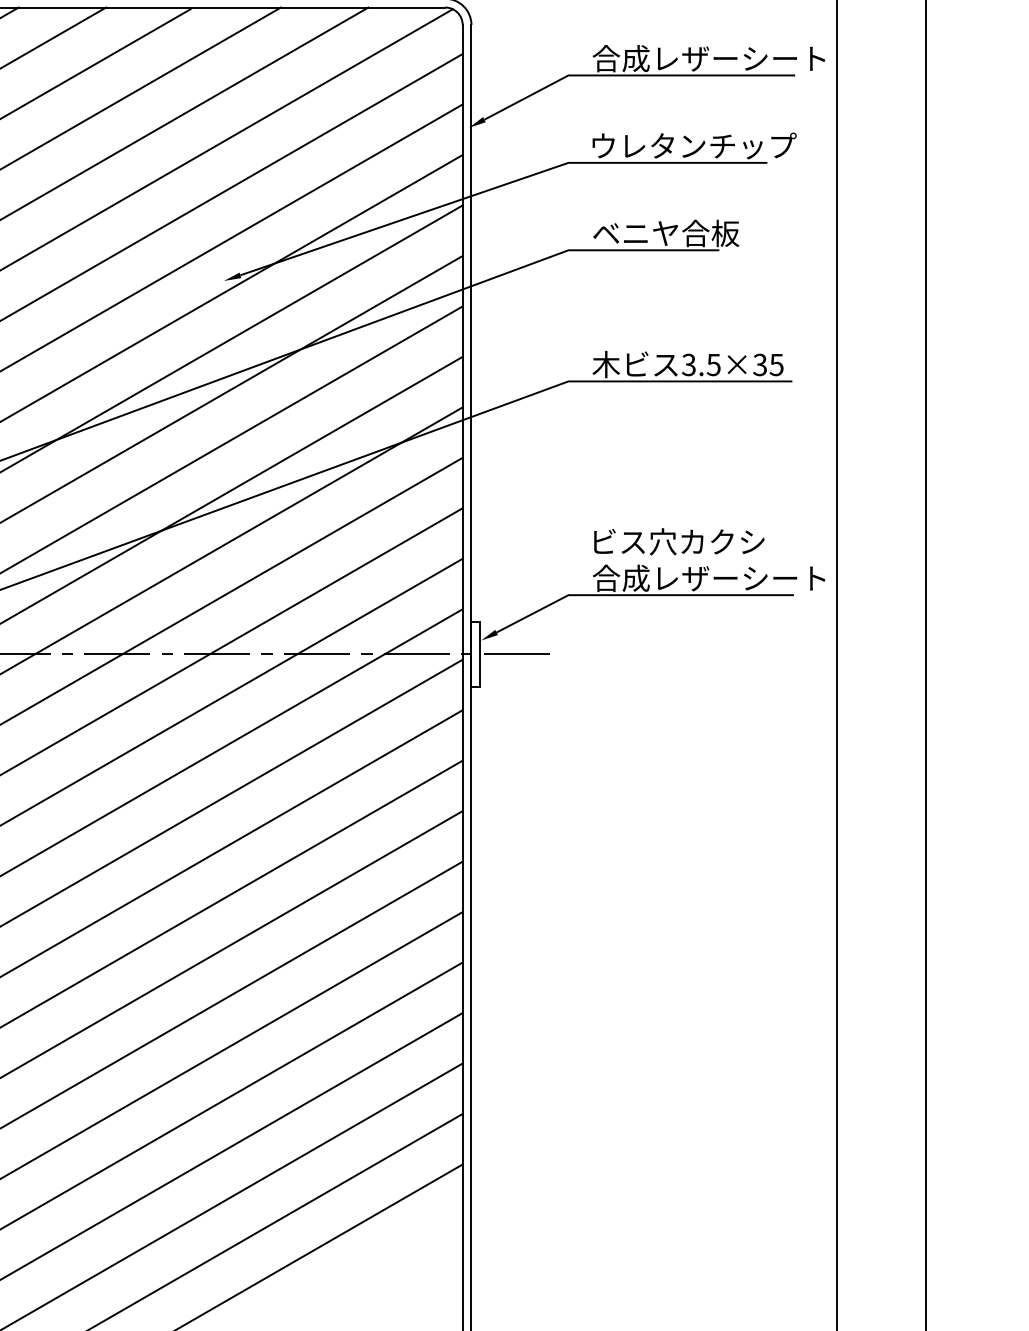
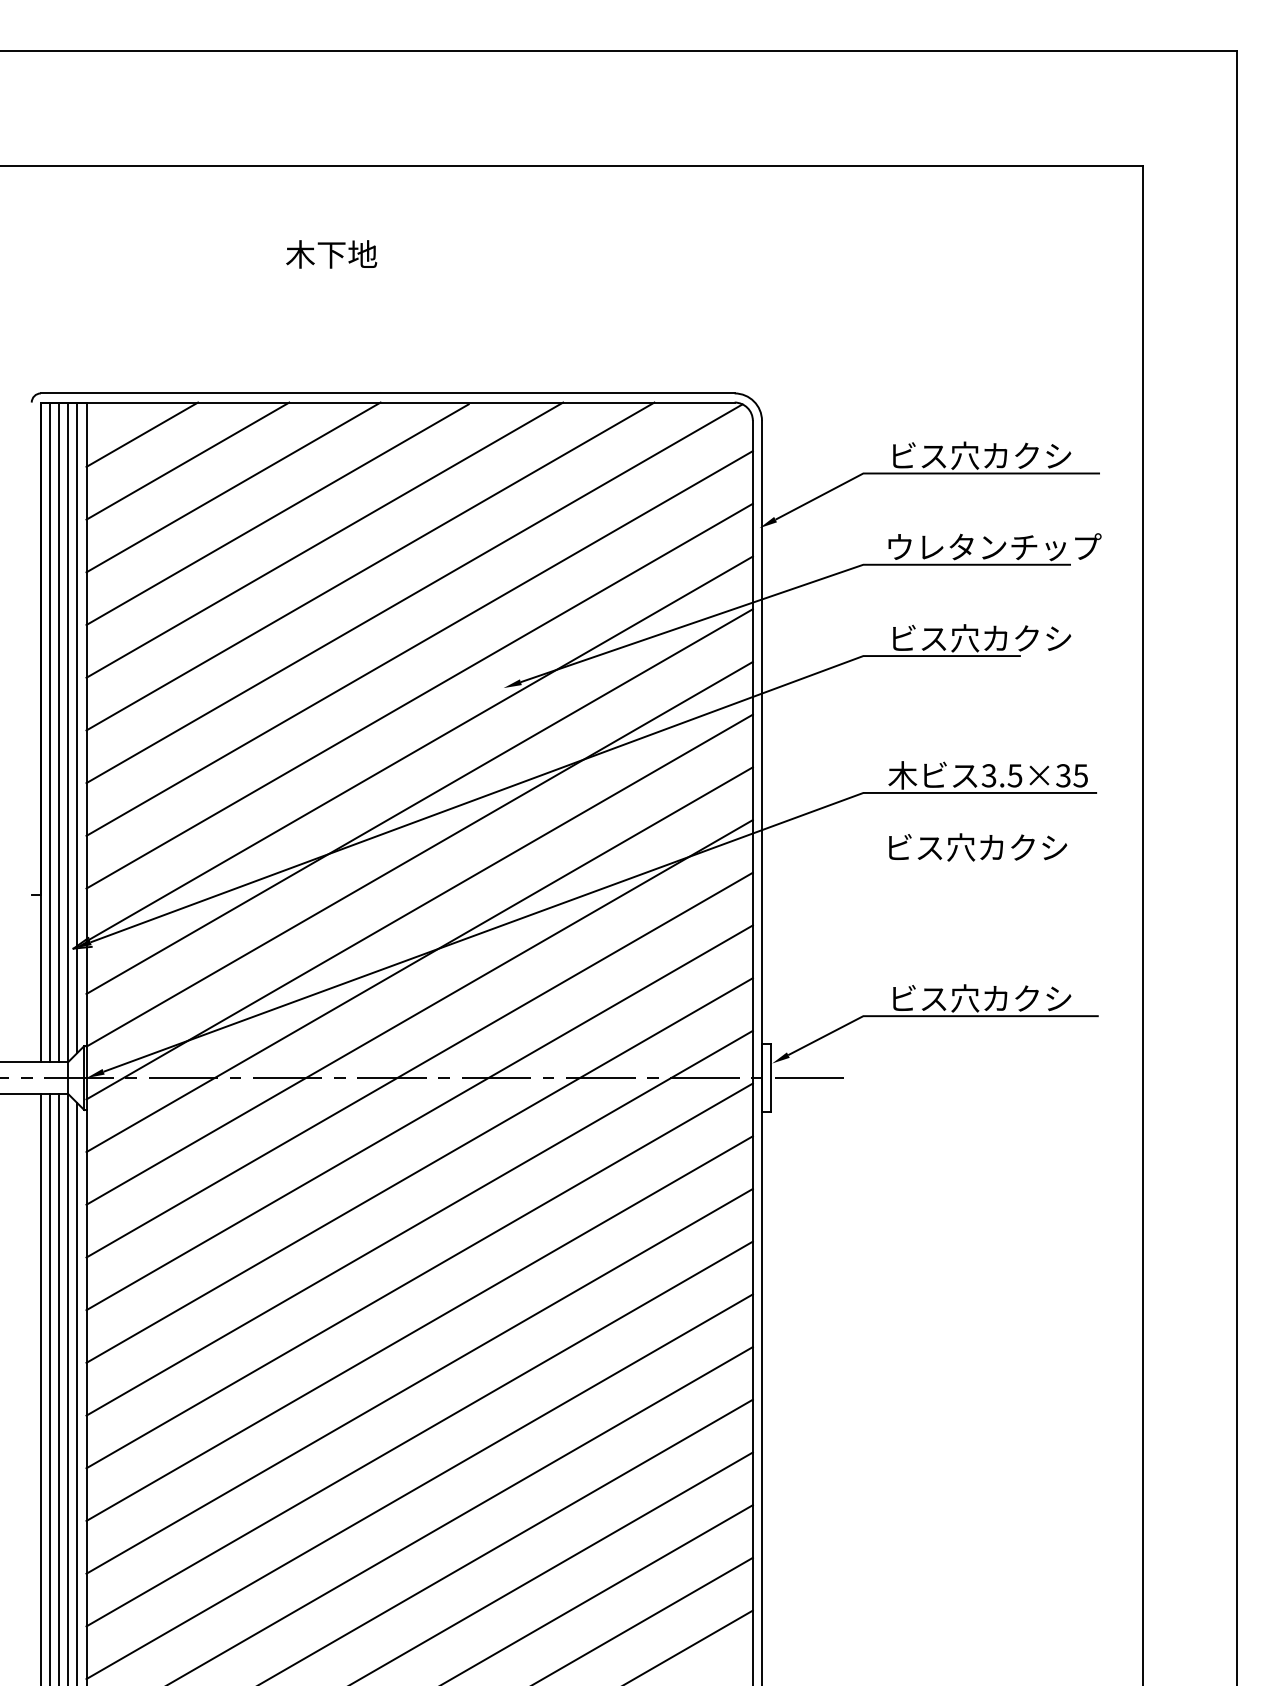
text: (708, 58) -> (1009, 455), 合成レザーシート -> ビス穴カクシ
text: (680, 233) -> (980, 638), ベニヤ合板 -> ビス穴カクシ
text: (679, 541) -> (978, 847), moved
text: (708, 578) -> (1009, 998), 合成レザーシート -> ビス穴カクシ

